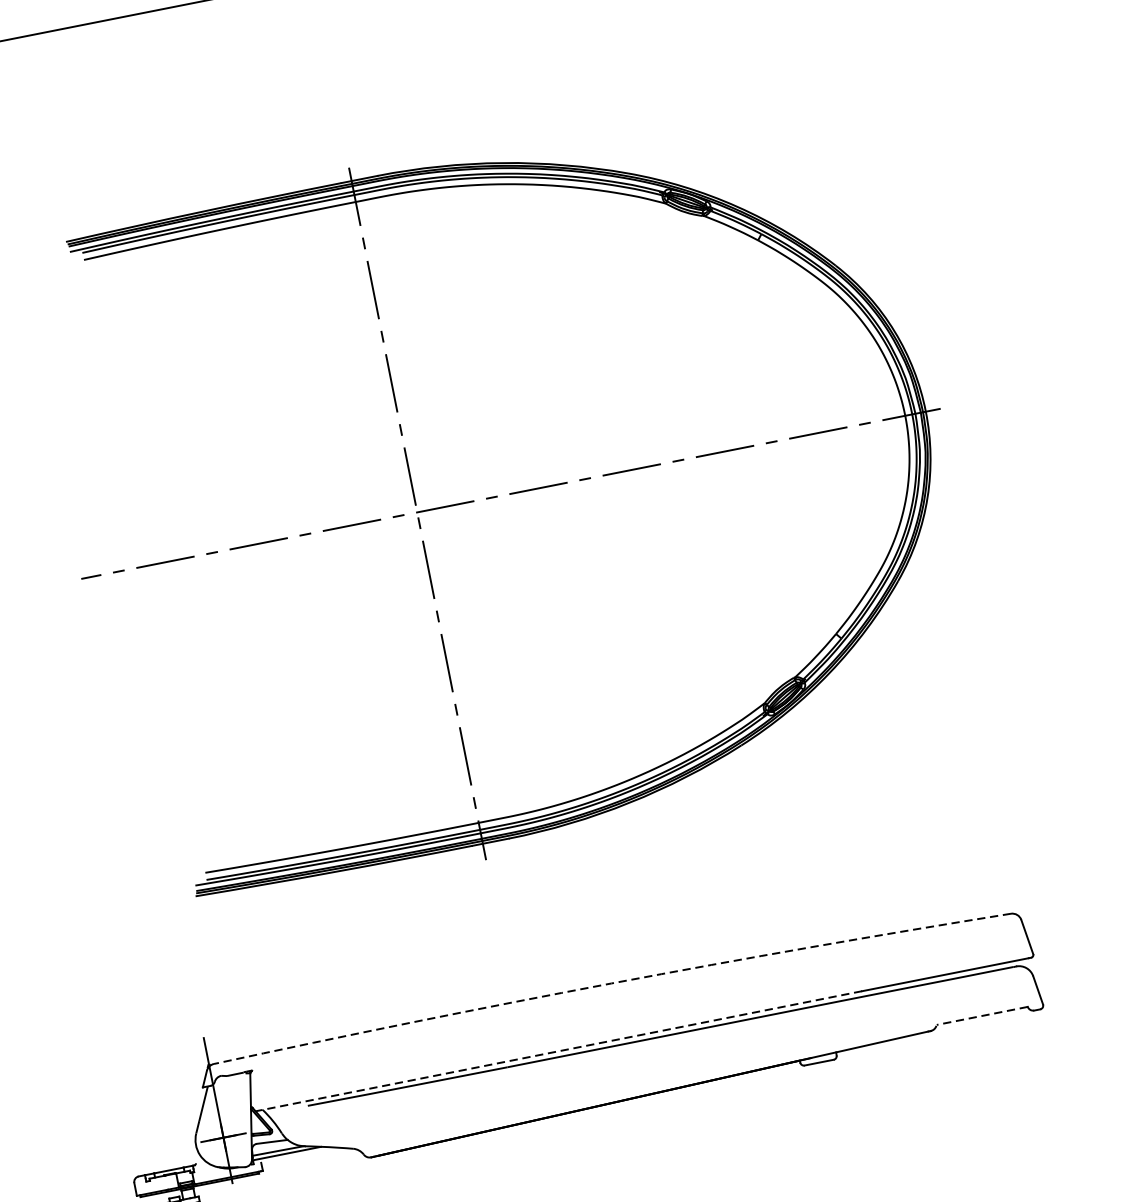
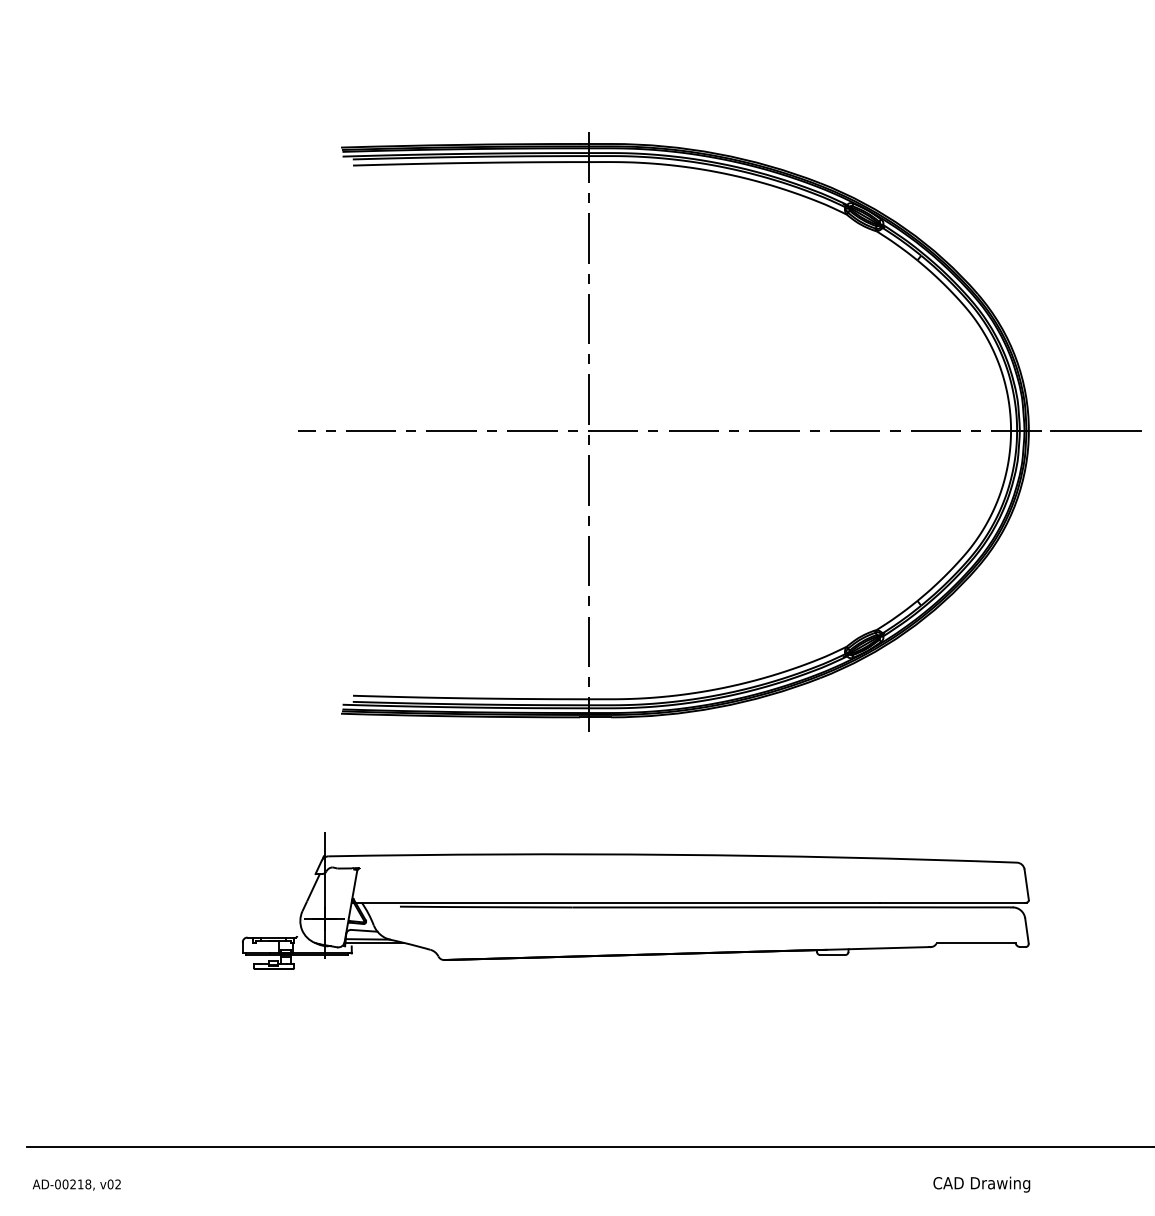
line: (1002, 396) -> (1095, 430), added
arc: (610, 983) -> (672, 854), dashed -> solid
line: (981, 1015) -> (975, 942), dashed -> solid
line: (556, 1051) -> (615, 902), dashed -> solid

